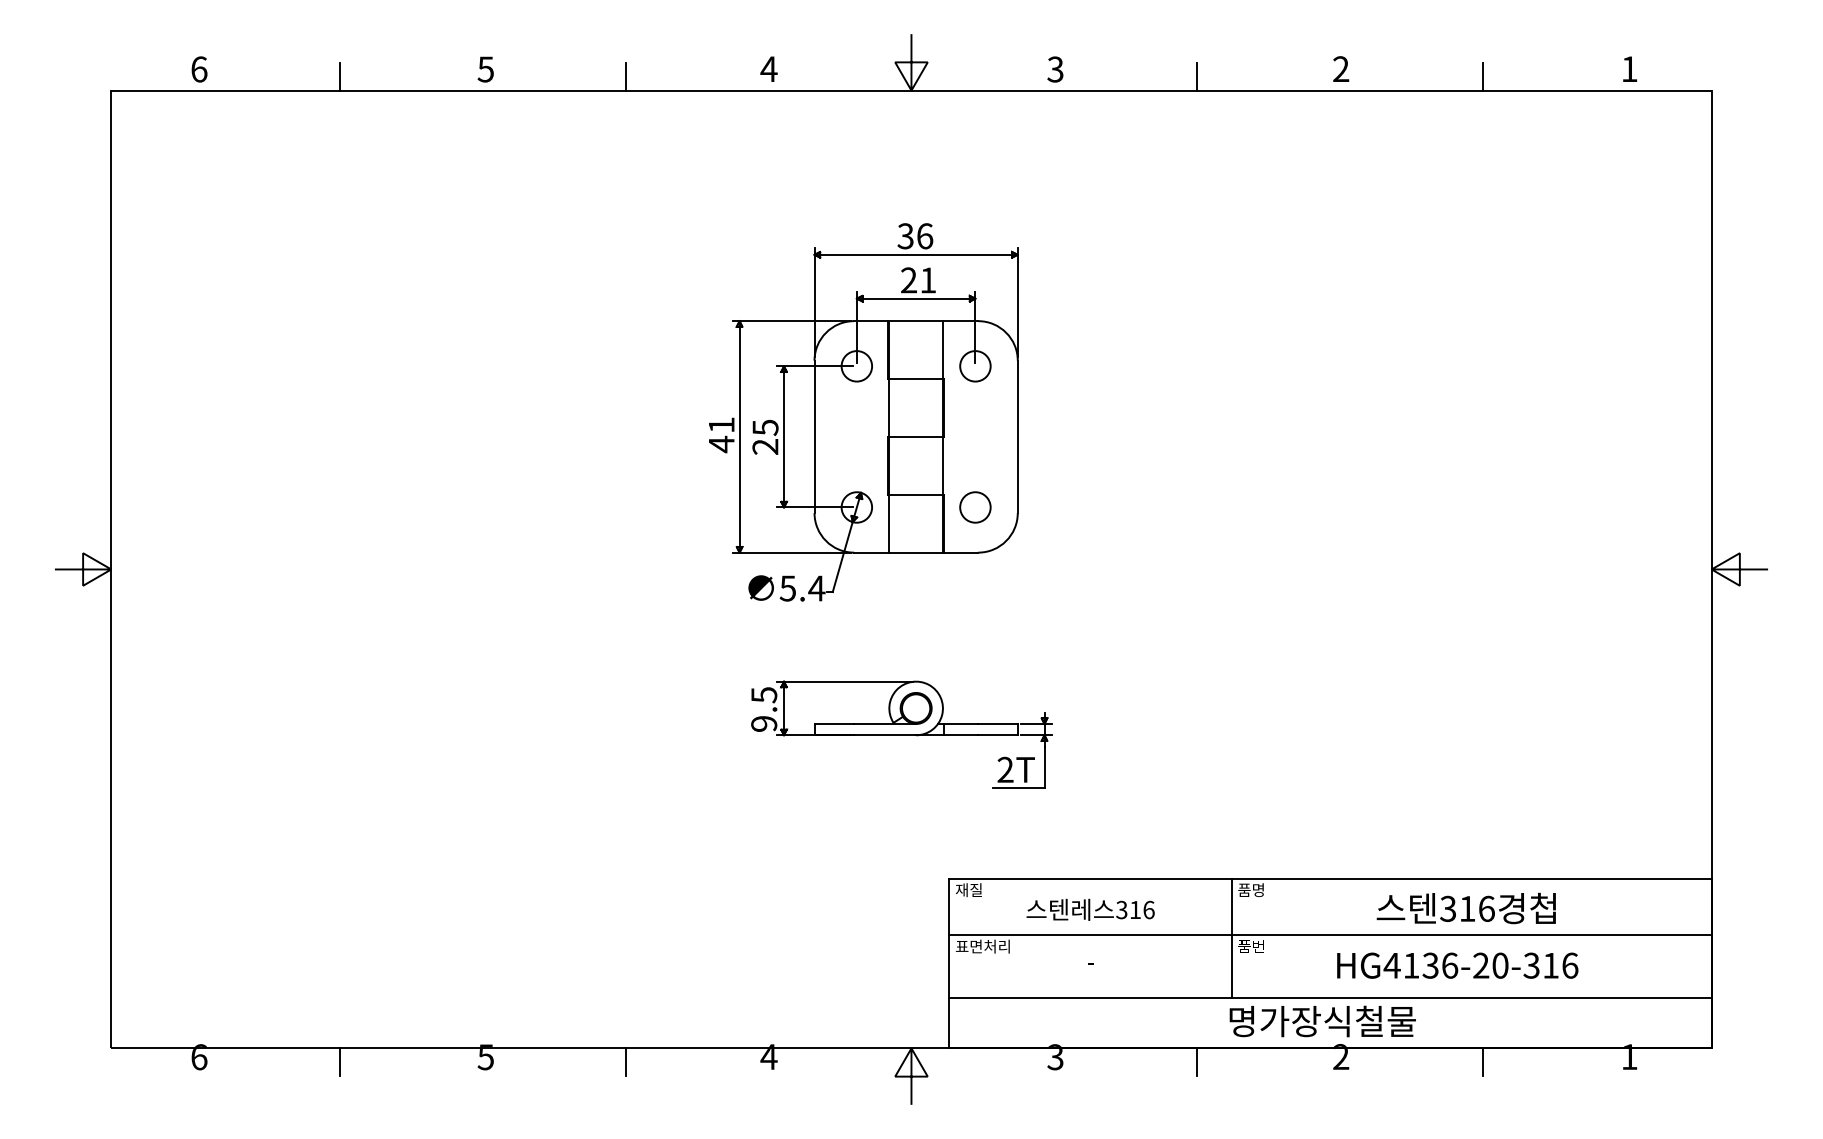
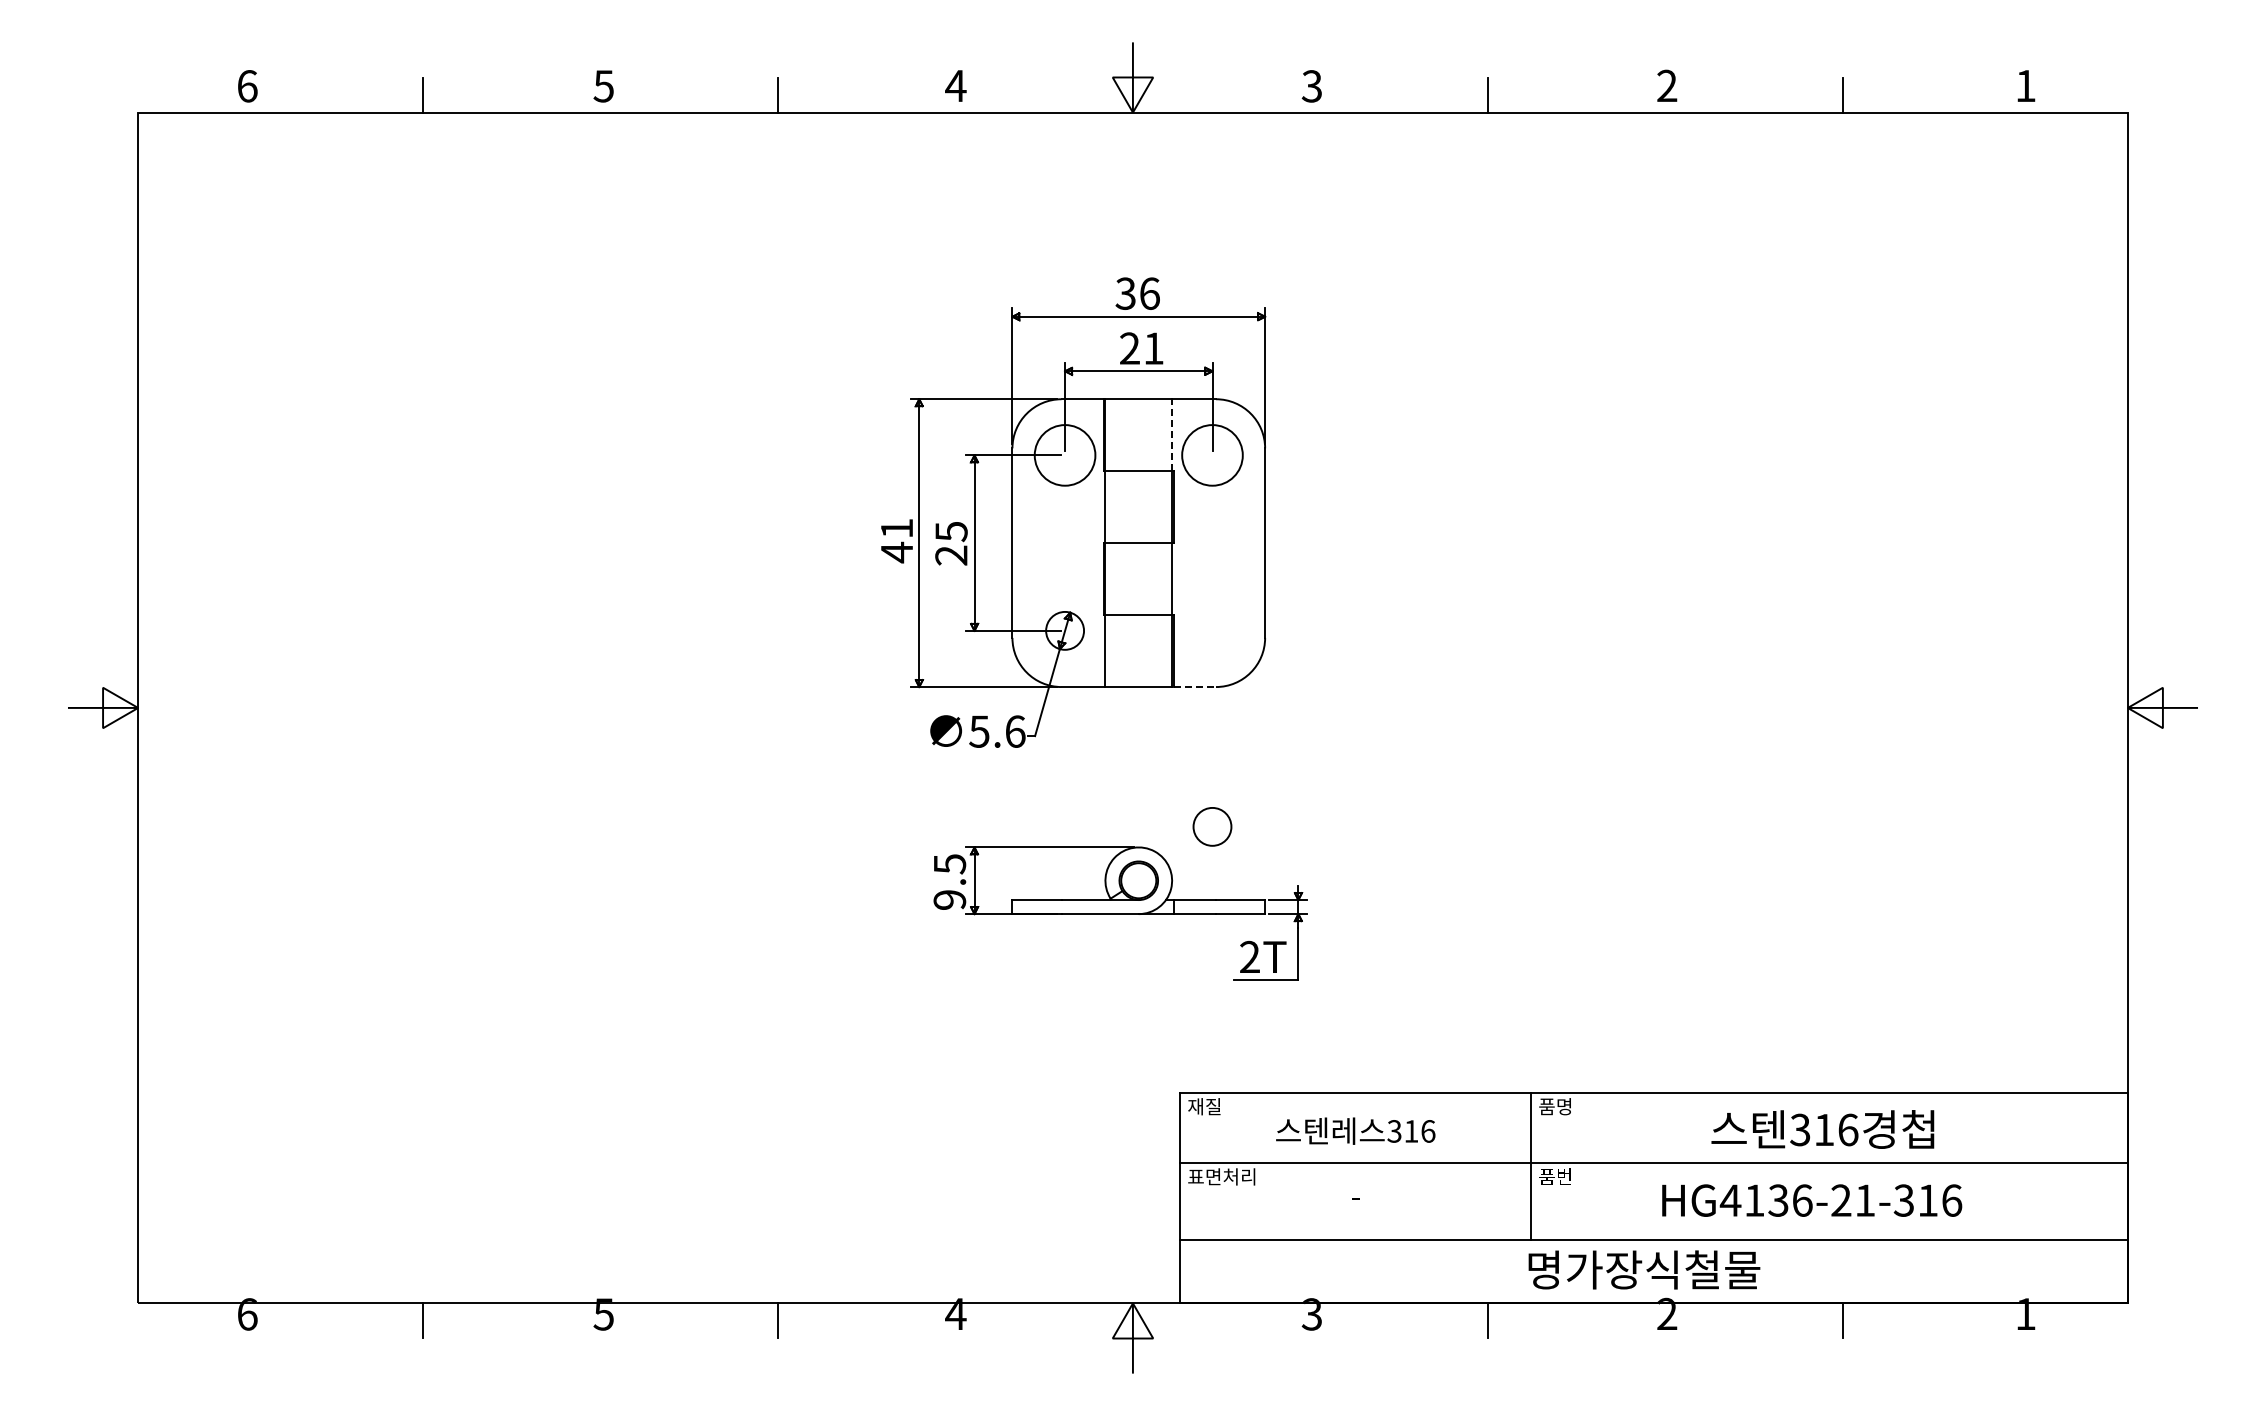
line: (943, 350) -> (1172, 435), solid -> dashed
circle: (857, 366) -> (1065, 455), size x1.6
circle: (975, 366) -> (1212, 455), size x1.6
circle: (975, 507) -> (1212, 826), moved
line: (961, 553) -> (1195, 687), solid -> dashed
text: (816, 588) -> (1015, 731), 5.4 -> 5.6
text: (1500, 965) -> (1865, 1200), HG4136-20-316 -> HG4136-21-316

